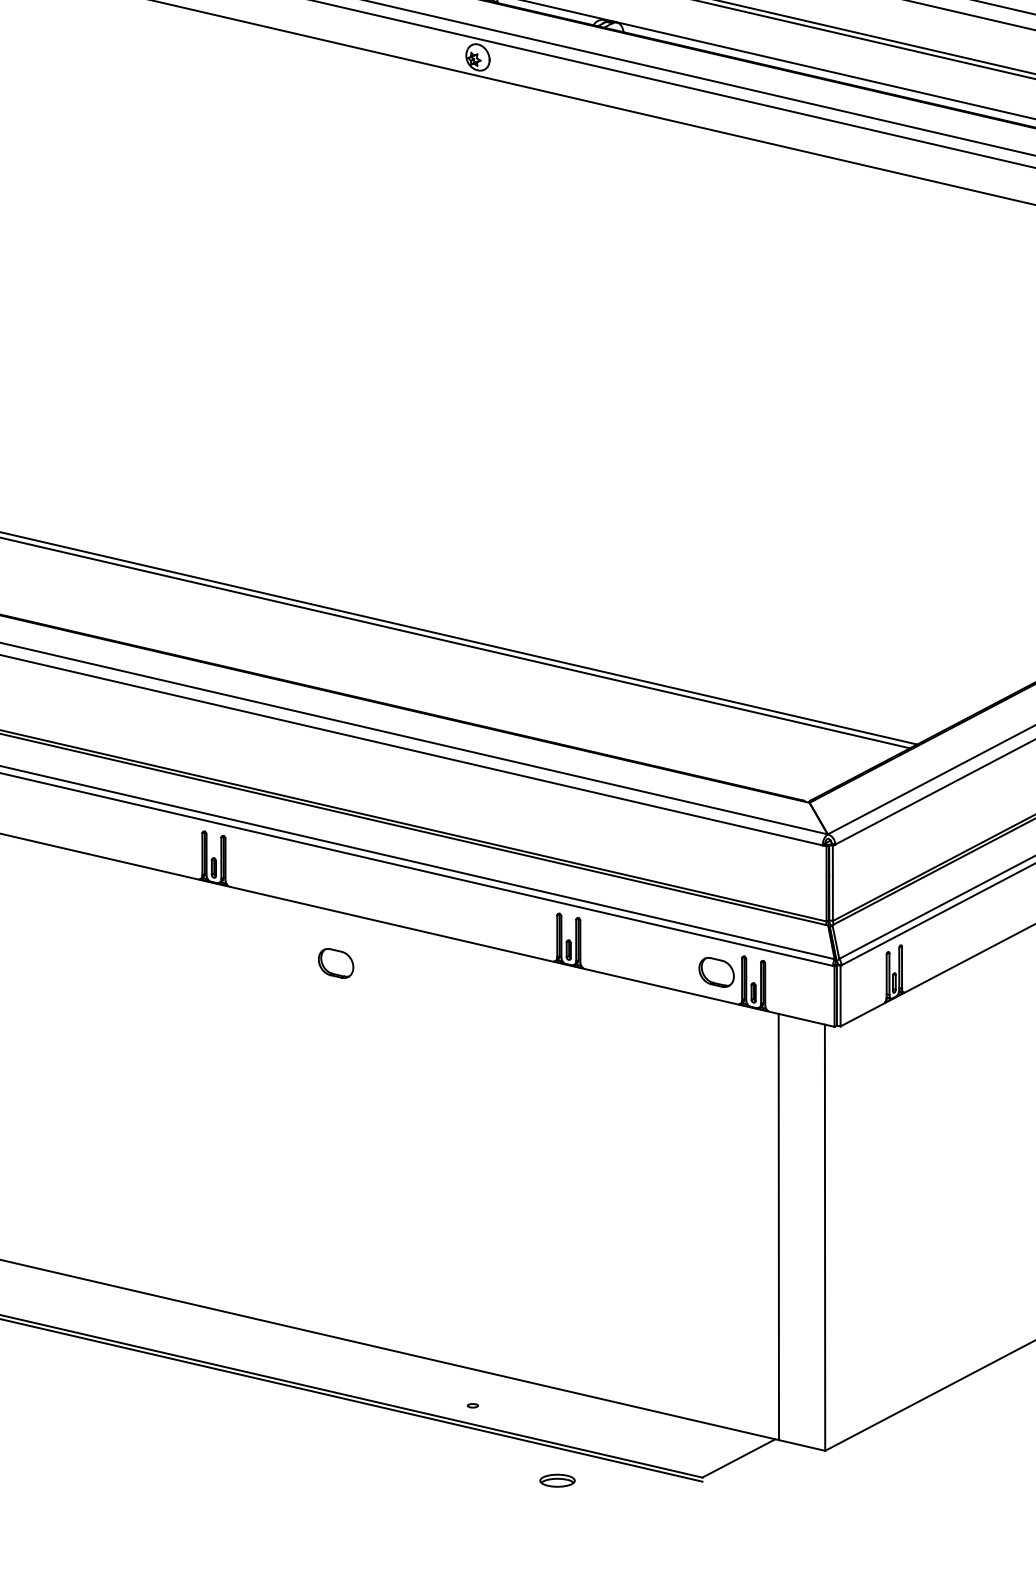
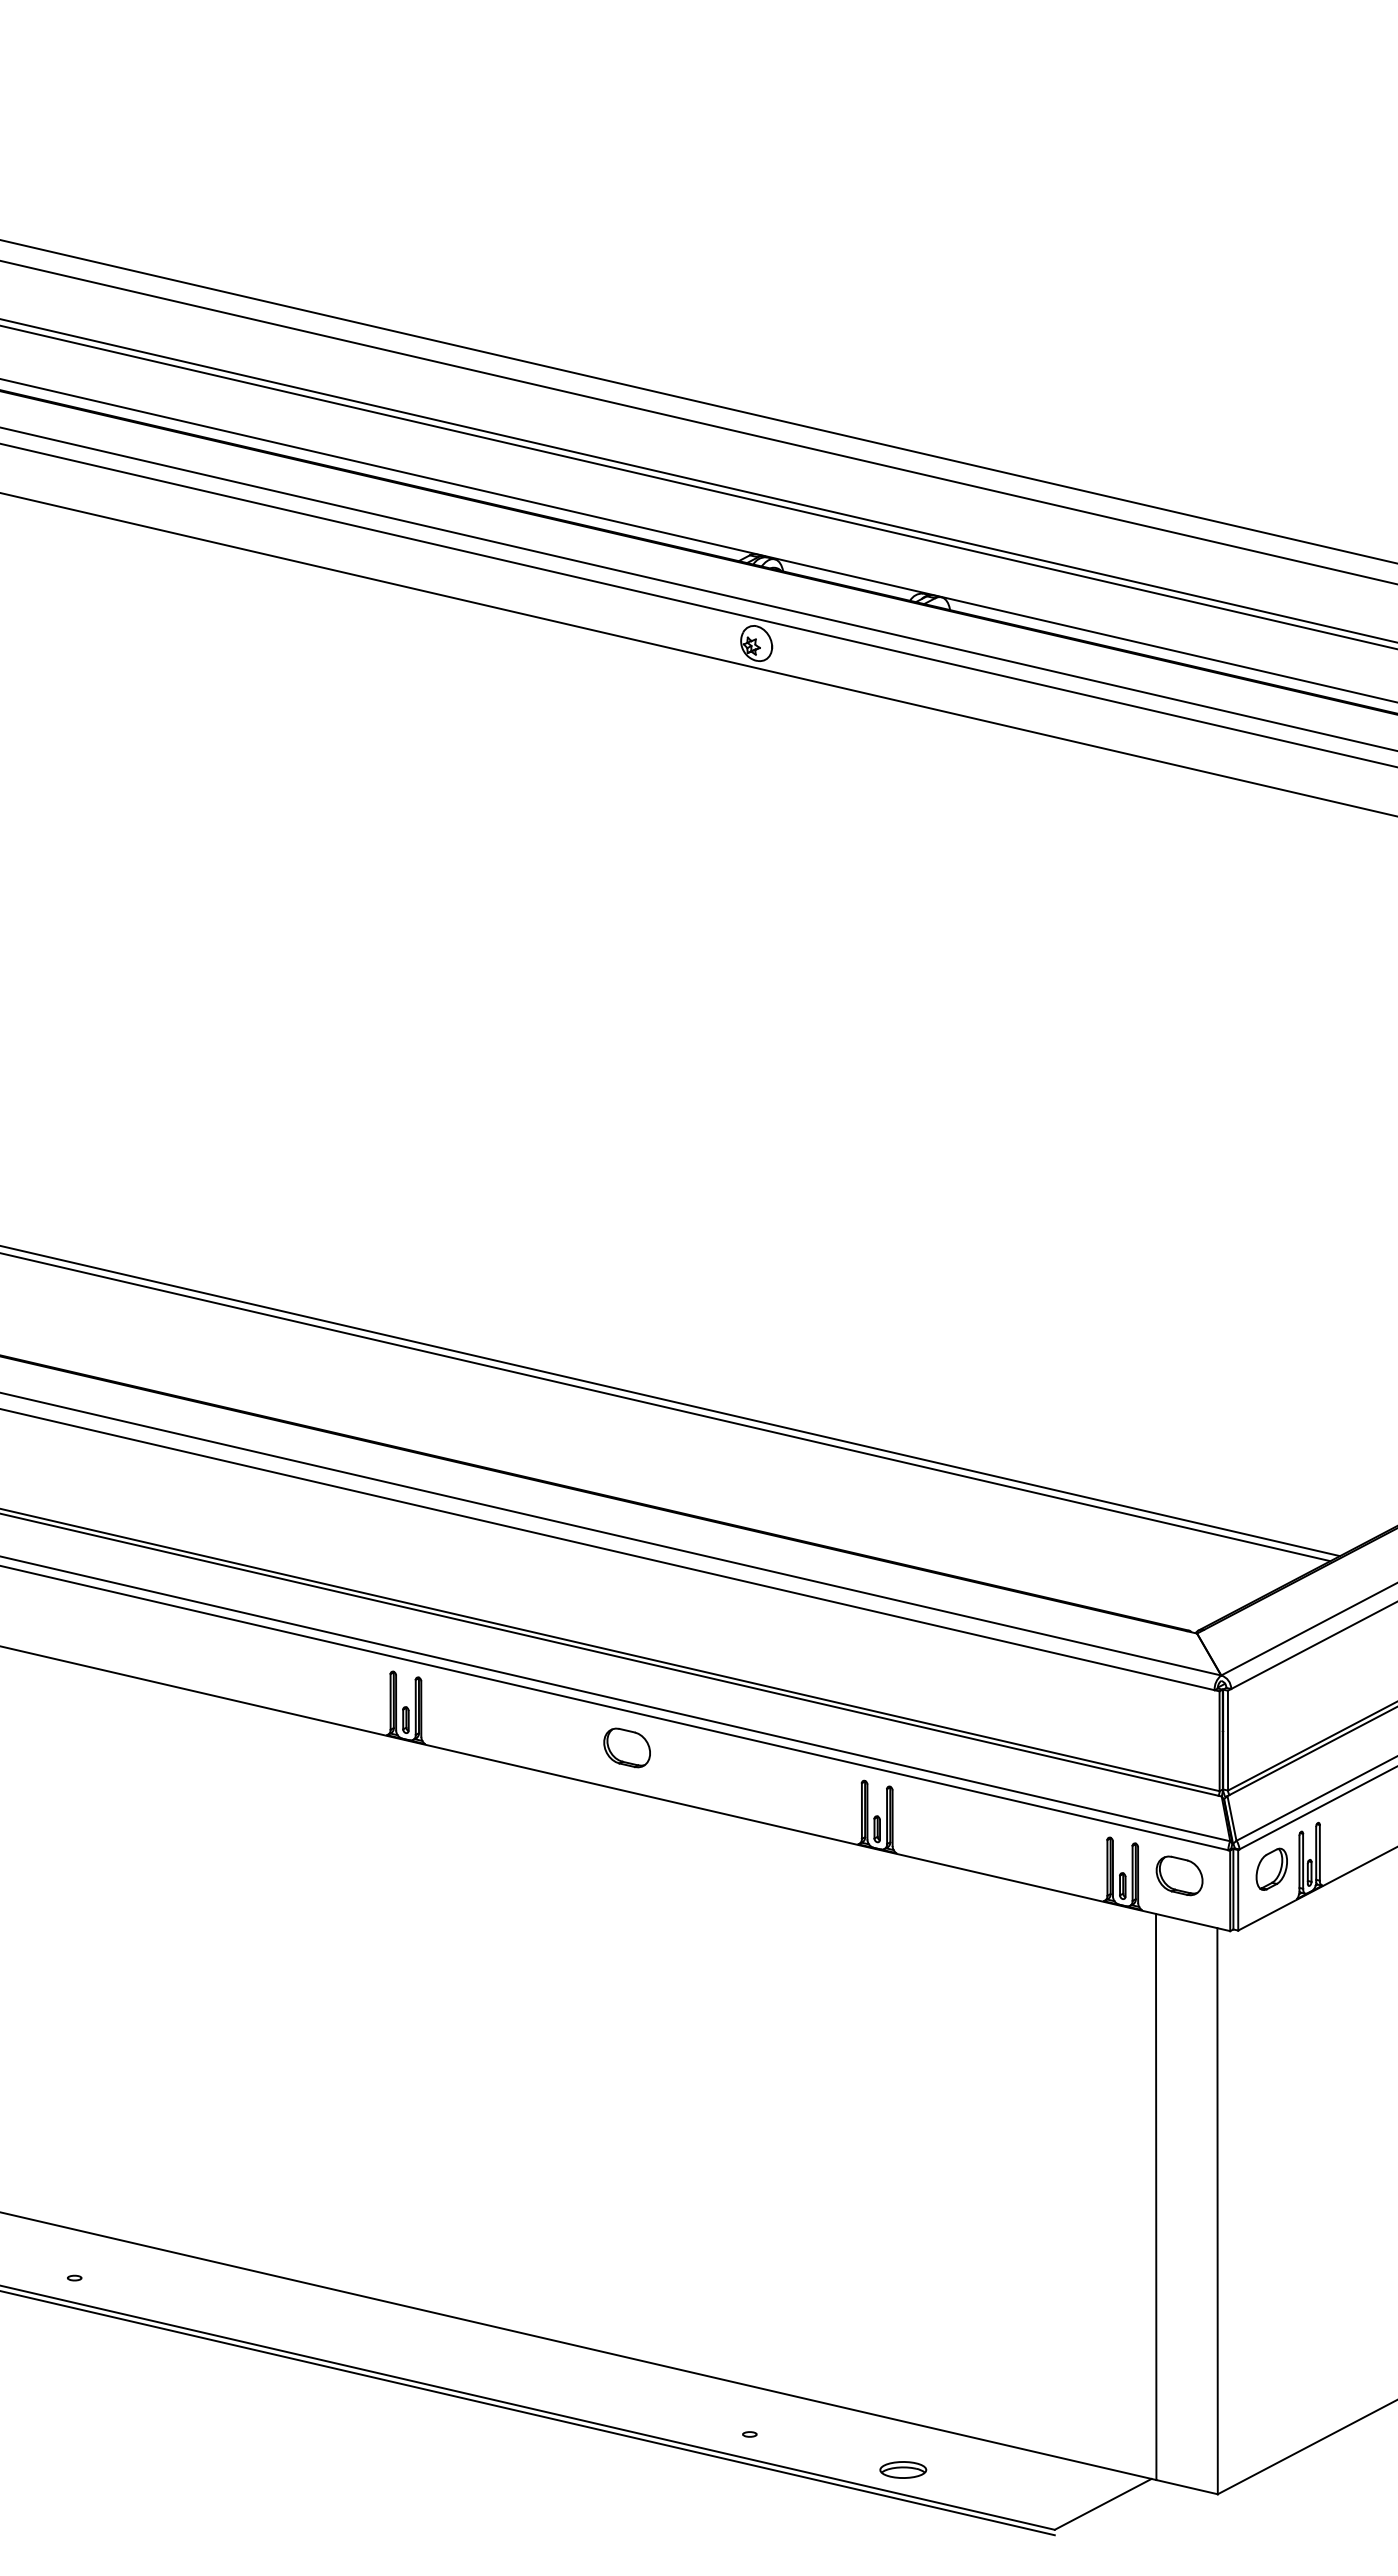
part: (335, 963) -> (626, 1747), moved
part: (716, 972) -> (1179, 1875), moved
part: (865, 979) -> (1271, 1868), added
part: (557, 1480) -> (903, 2469), moved

